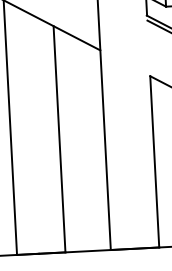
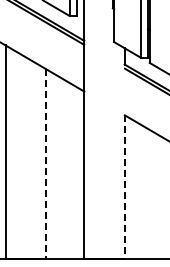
line: (59, 139) -> (46, 164), solid -> dashed
line: (154, 162) -> (124, 187), solid -> dashed

